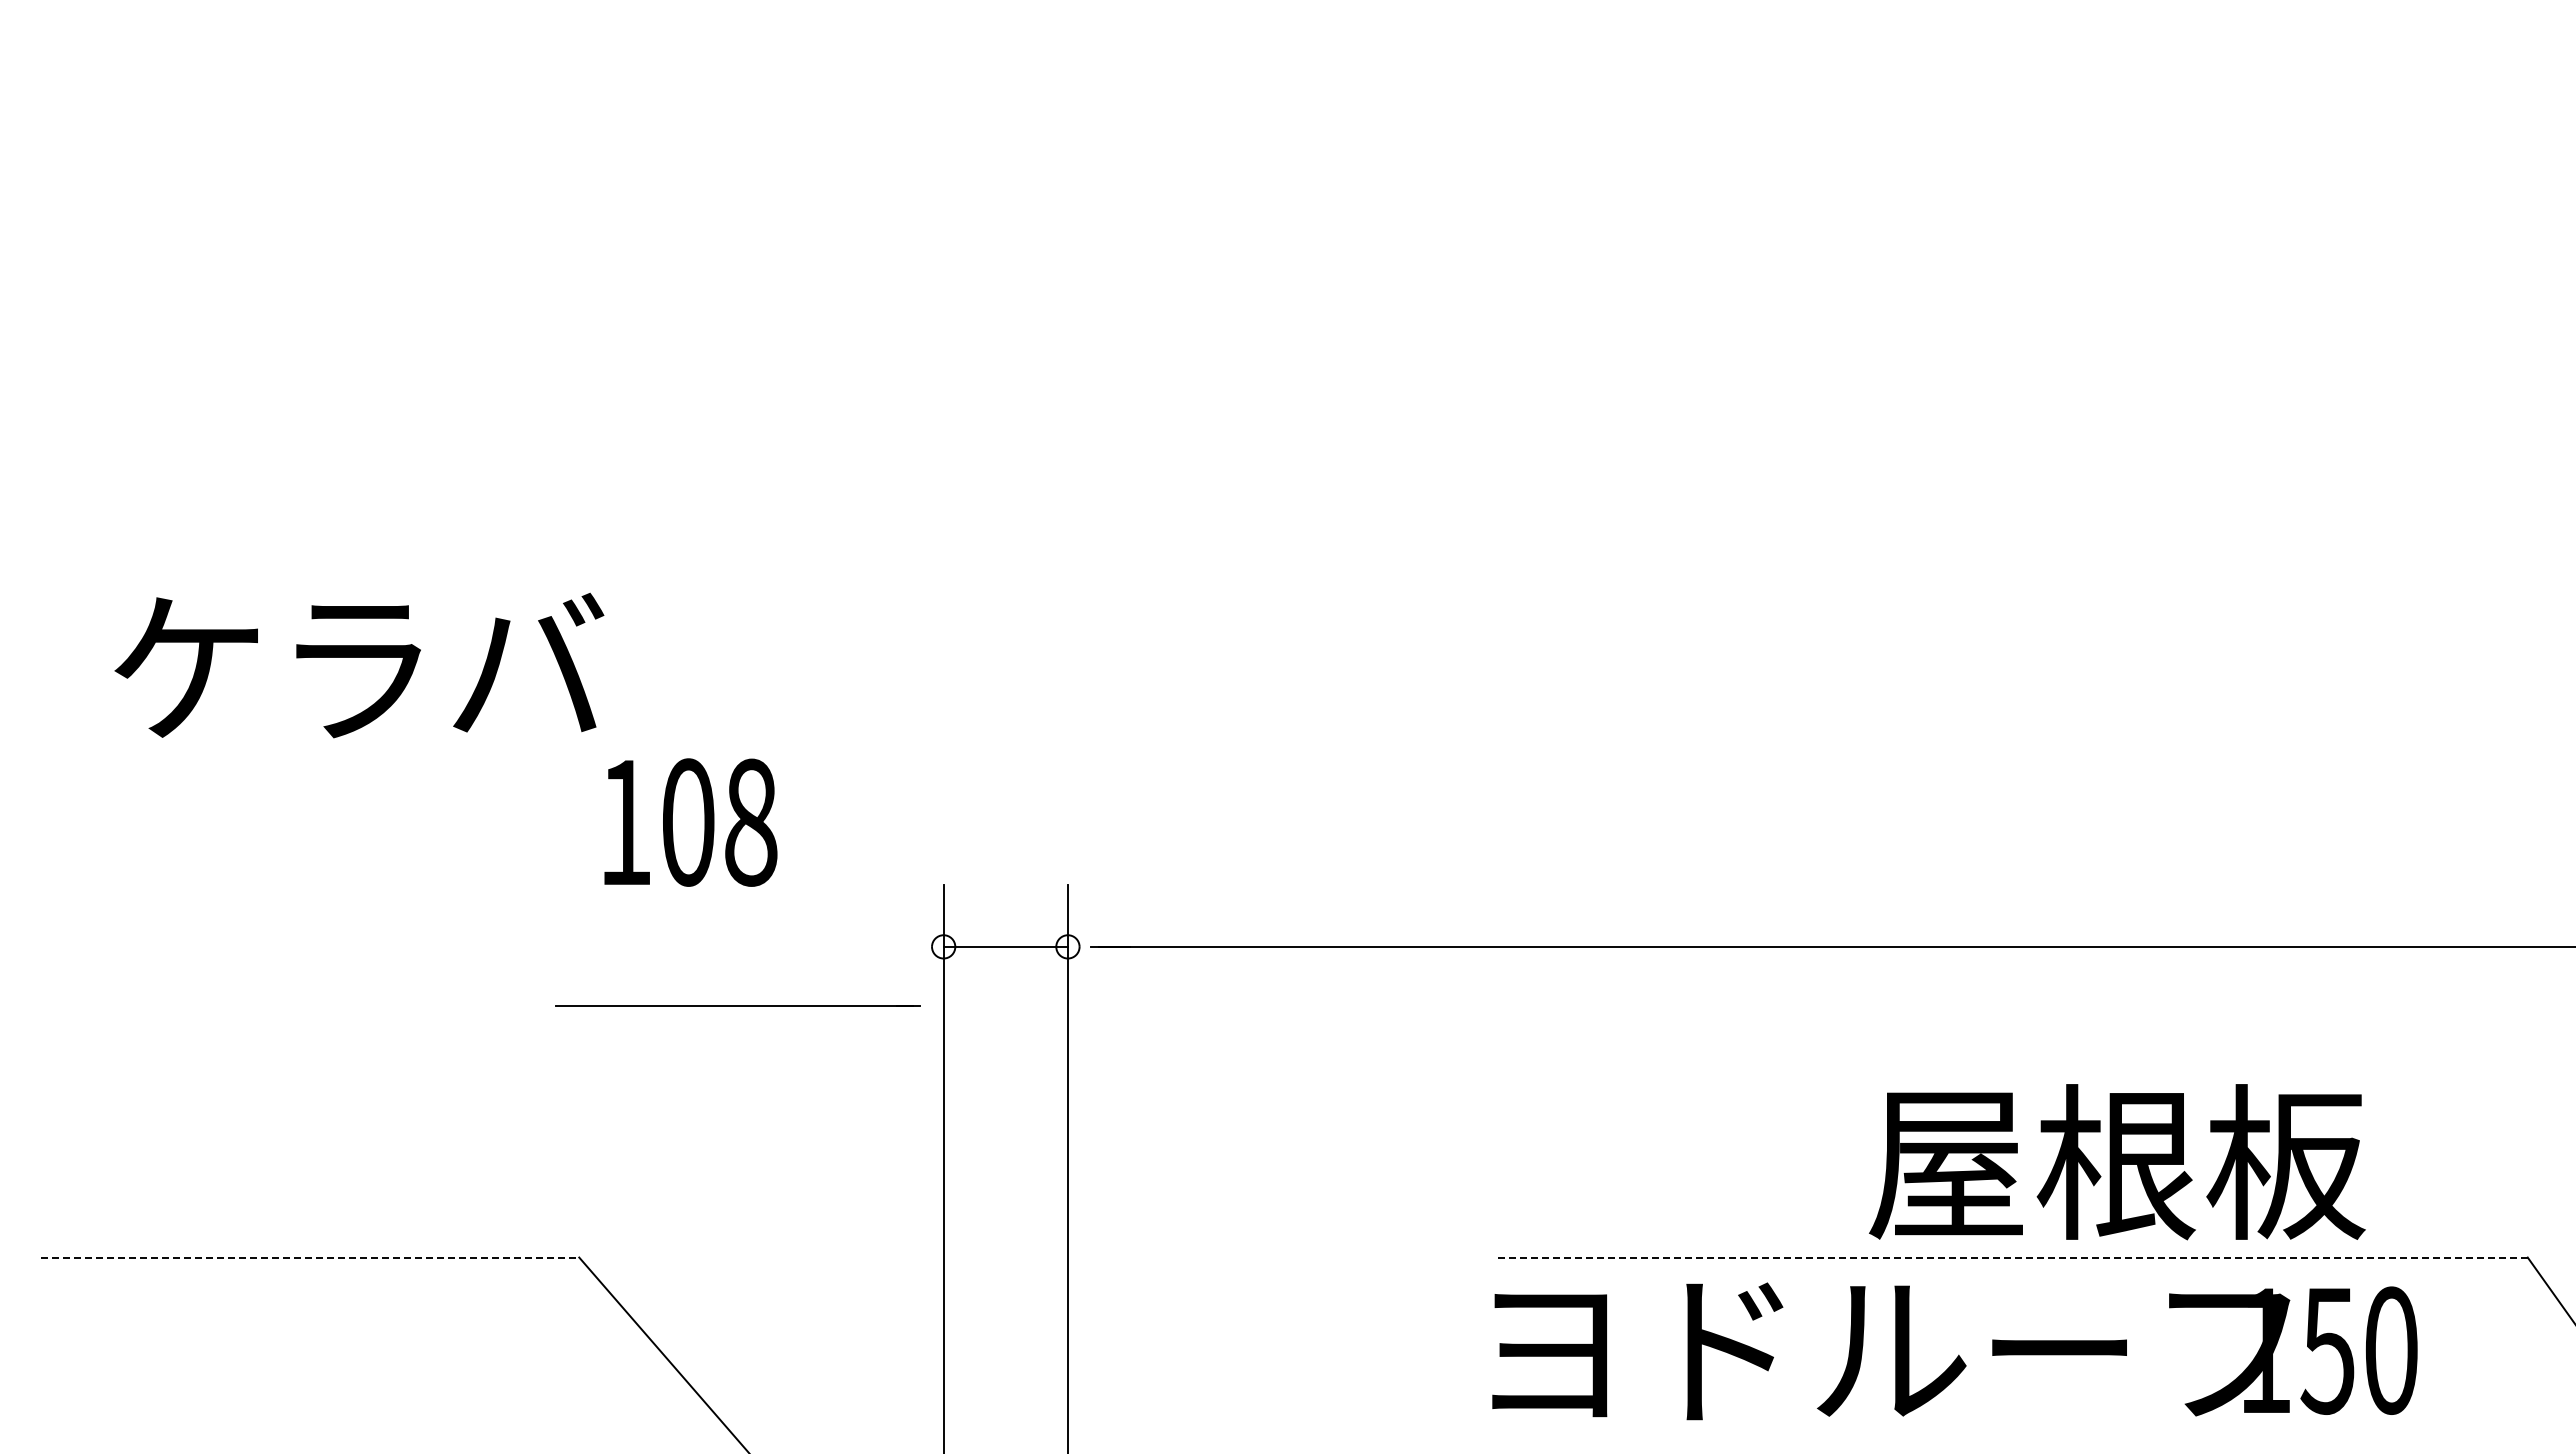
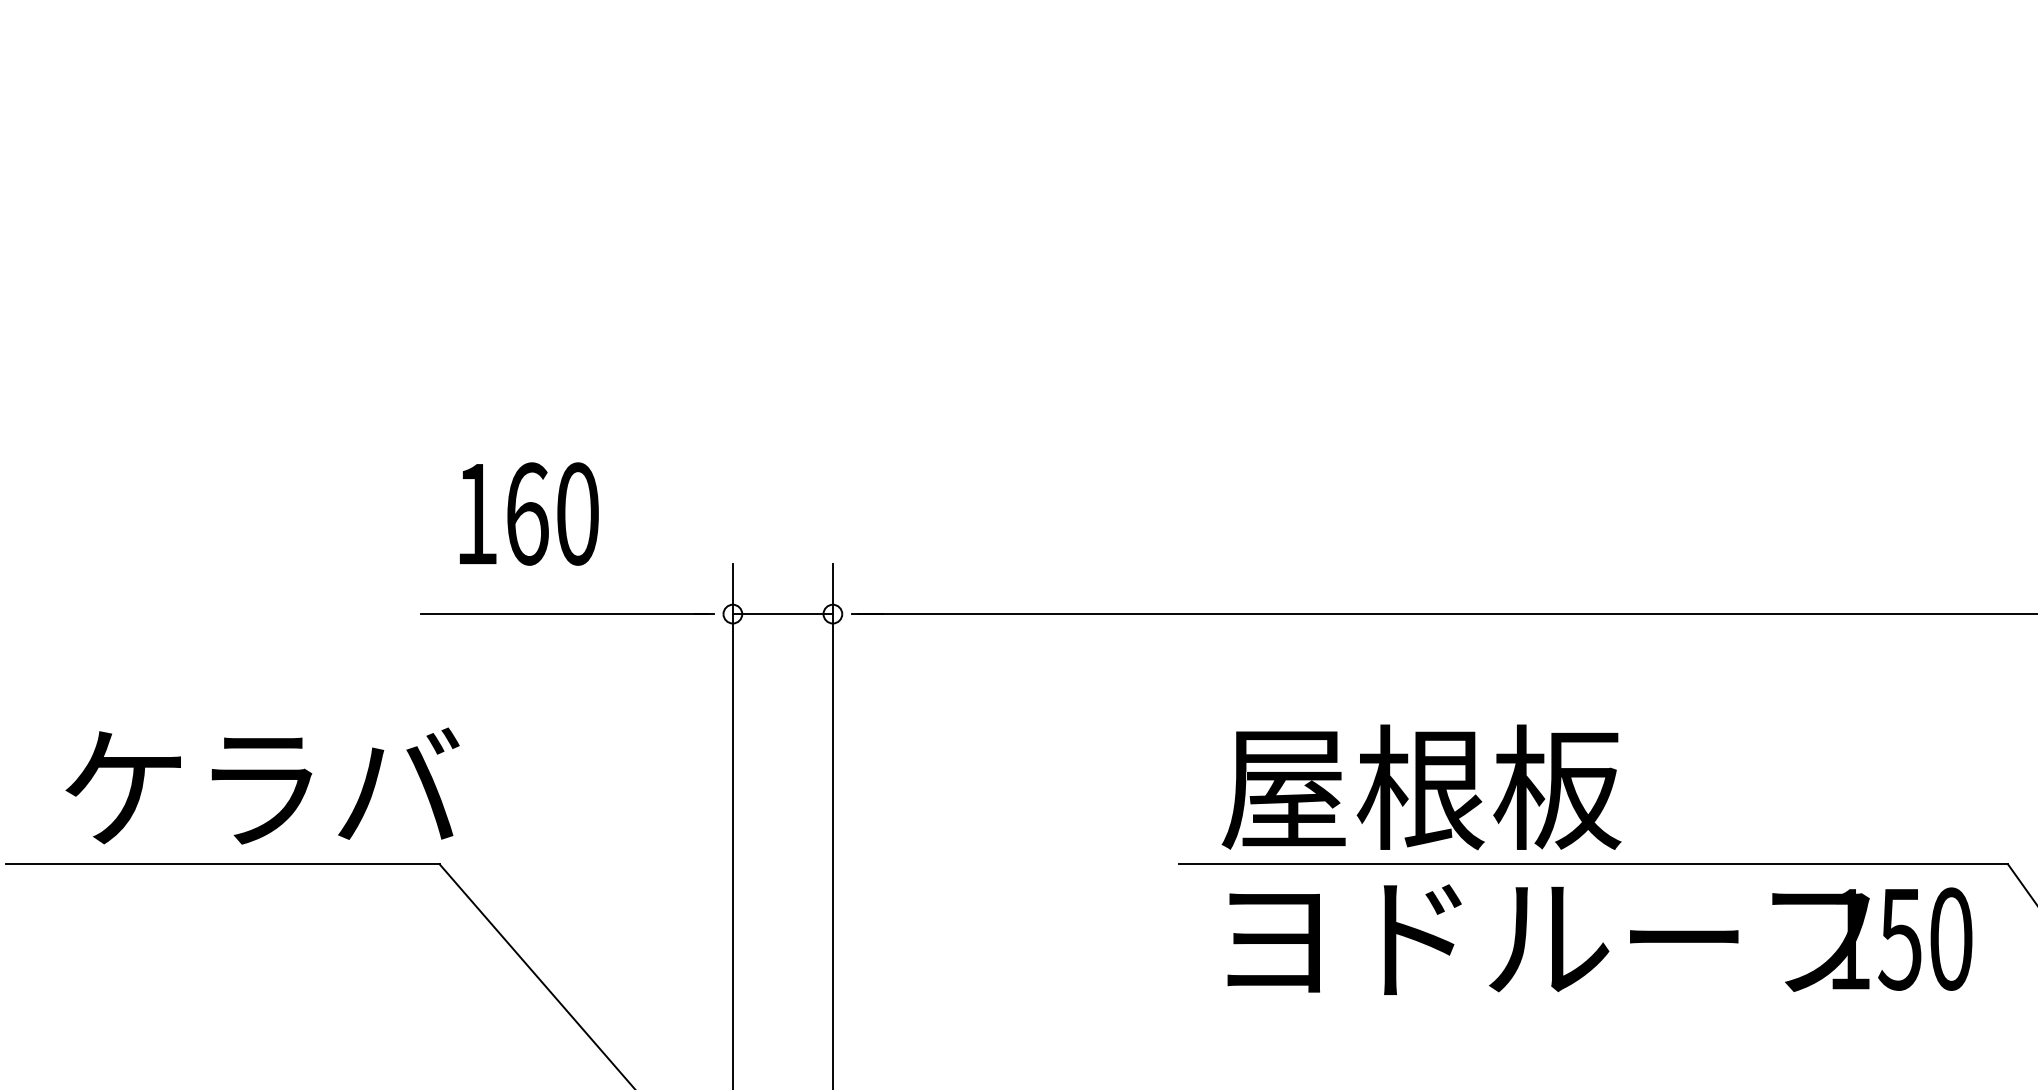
text: (359, 665) -> (262, 786), moved
text: (720, 822) -> (553, 514), 108 -> 160
line: (737, 1005) -> (566, 613), moved
text: (2117, 1162) -> (1421, 787), moved
line: (310, 1257) -> (223, 864), dashed -> solid
line: (2013, 1257) -> (1593, 864), dashed -> solid
text: (1954, 1351) -> (1599, 939), moved

